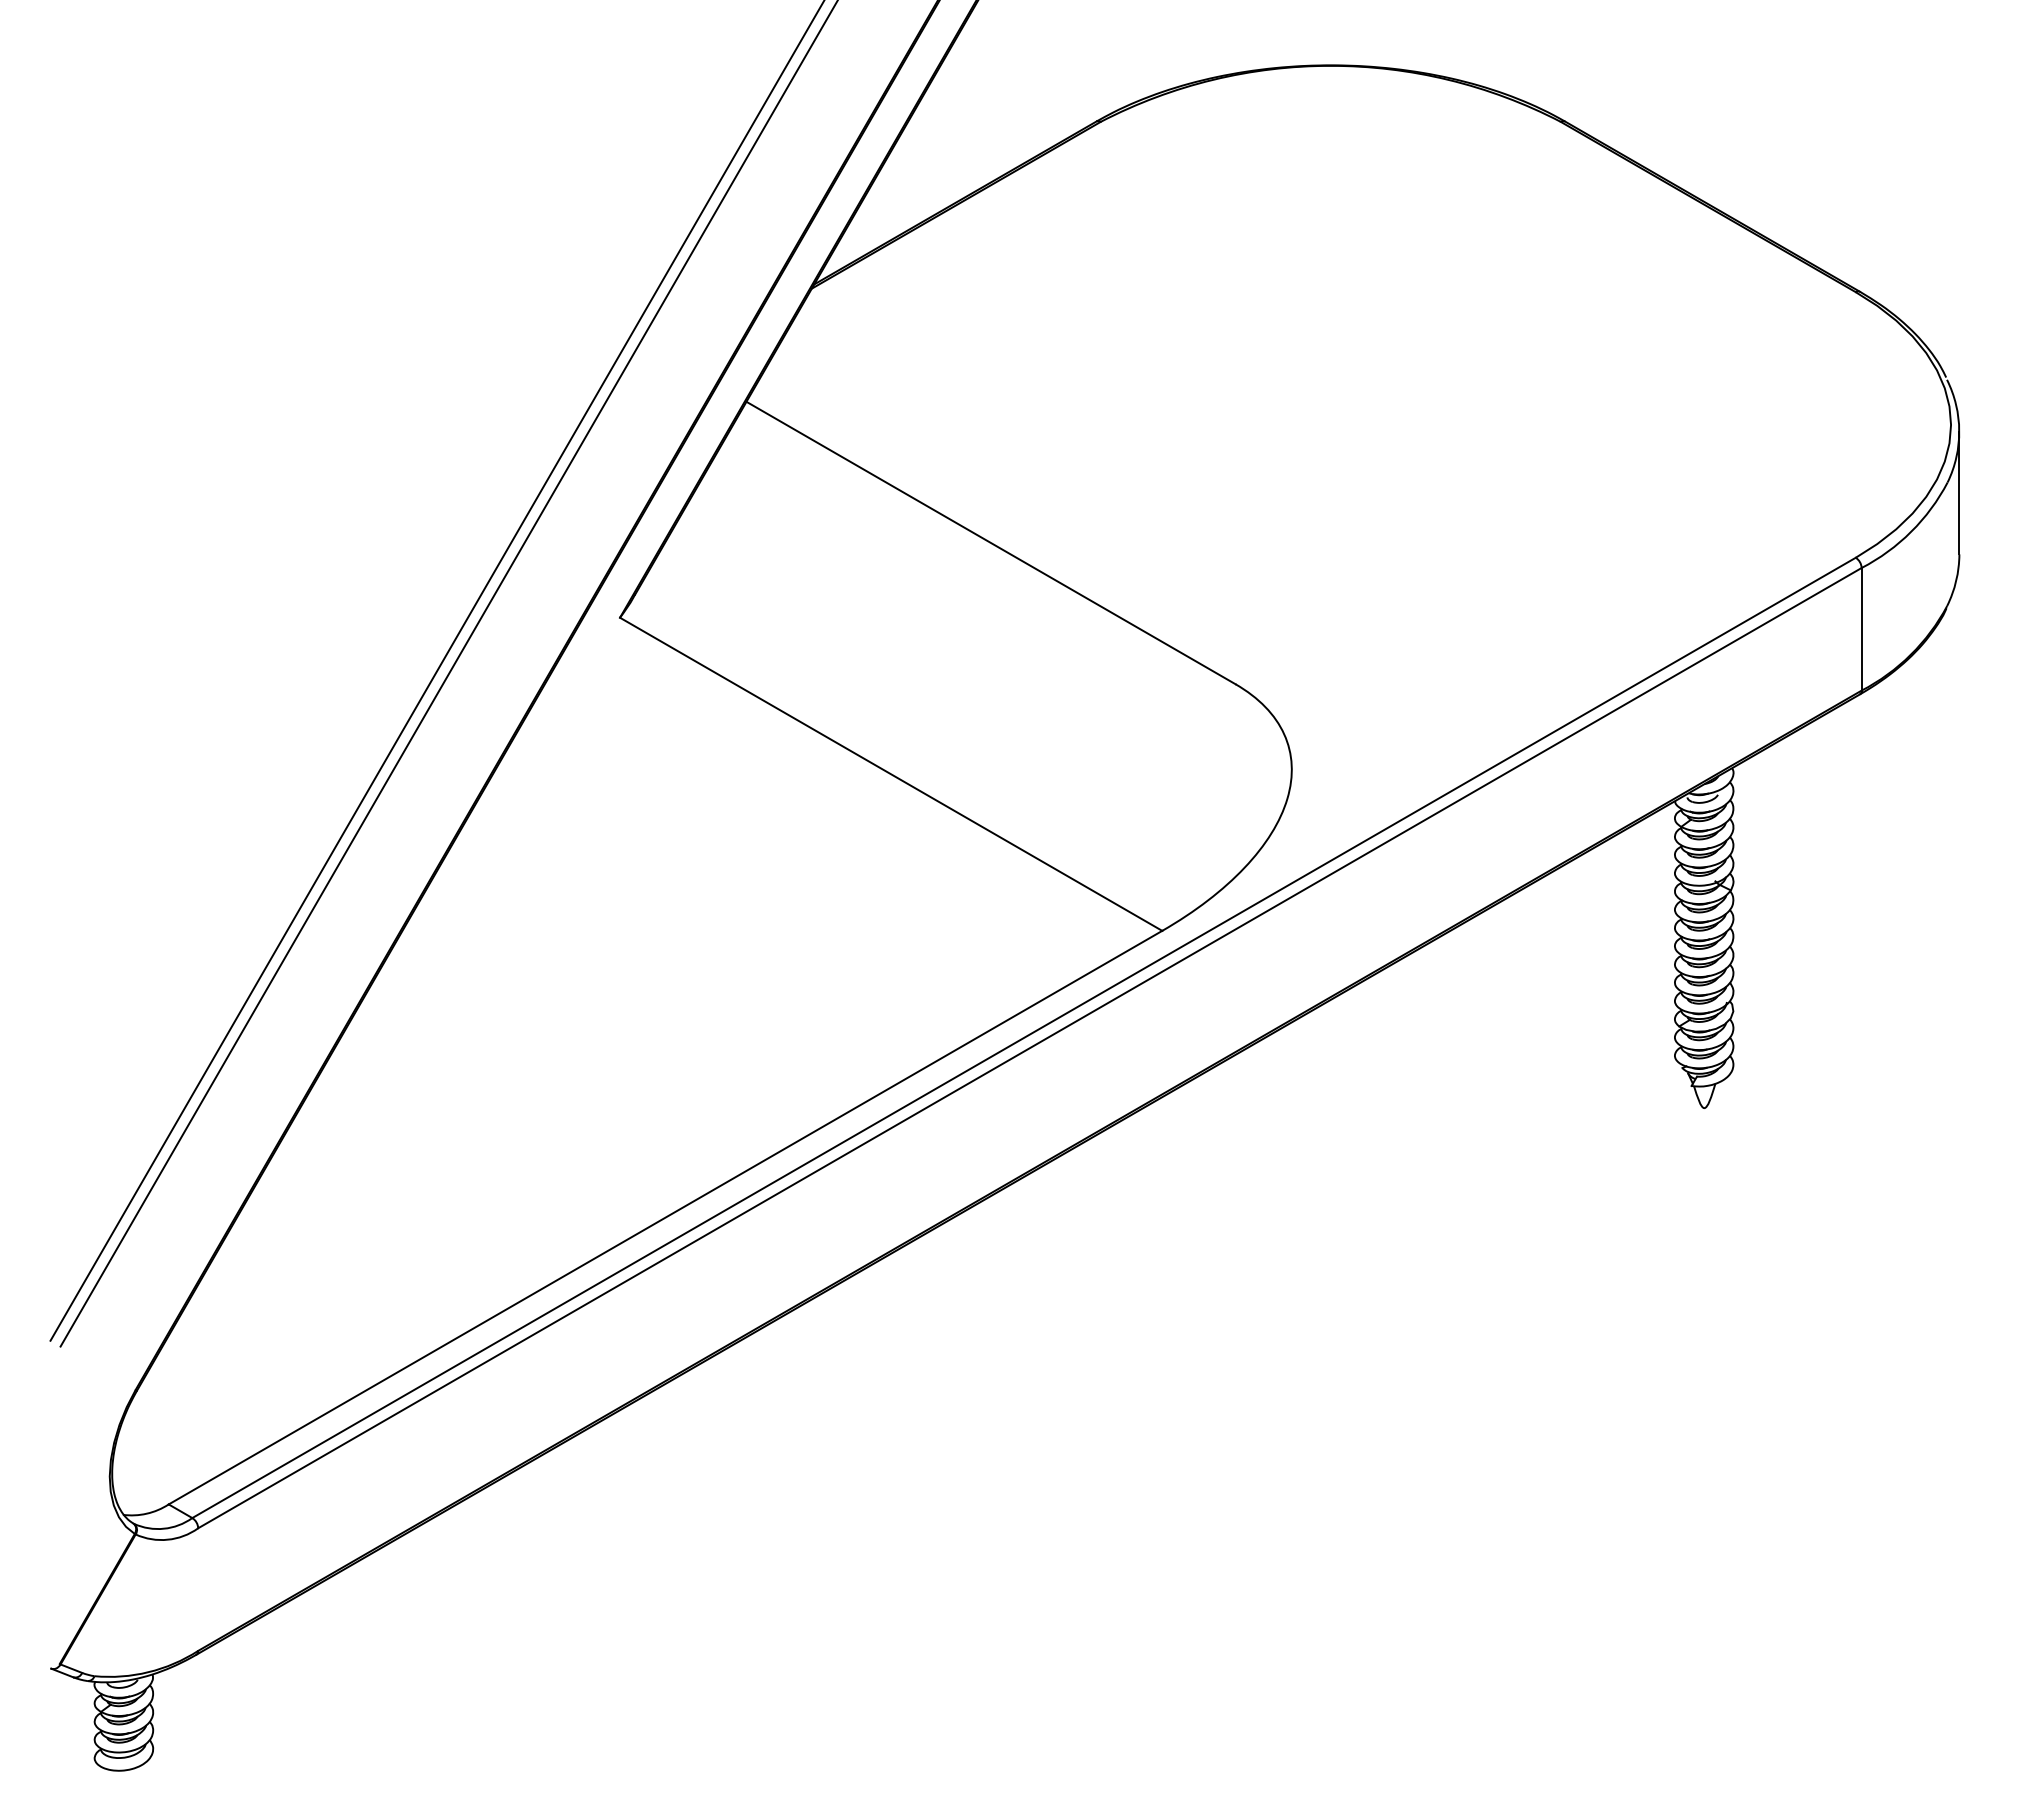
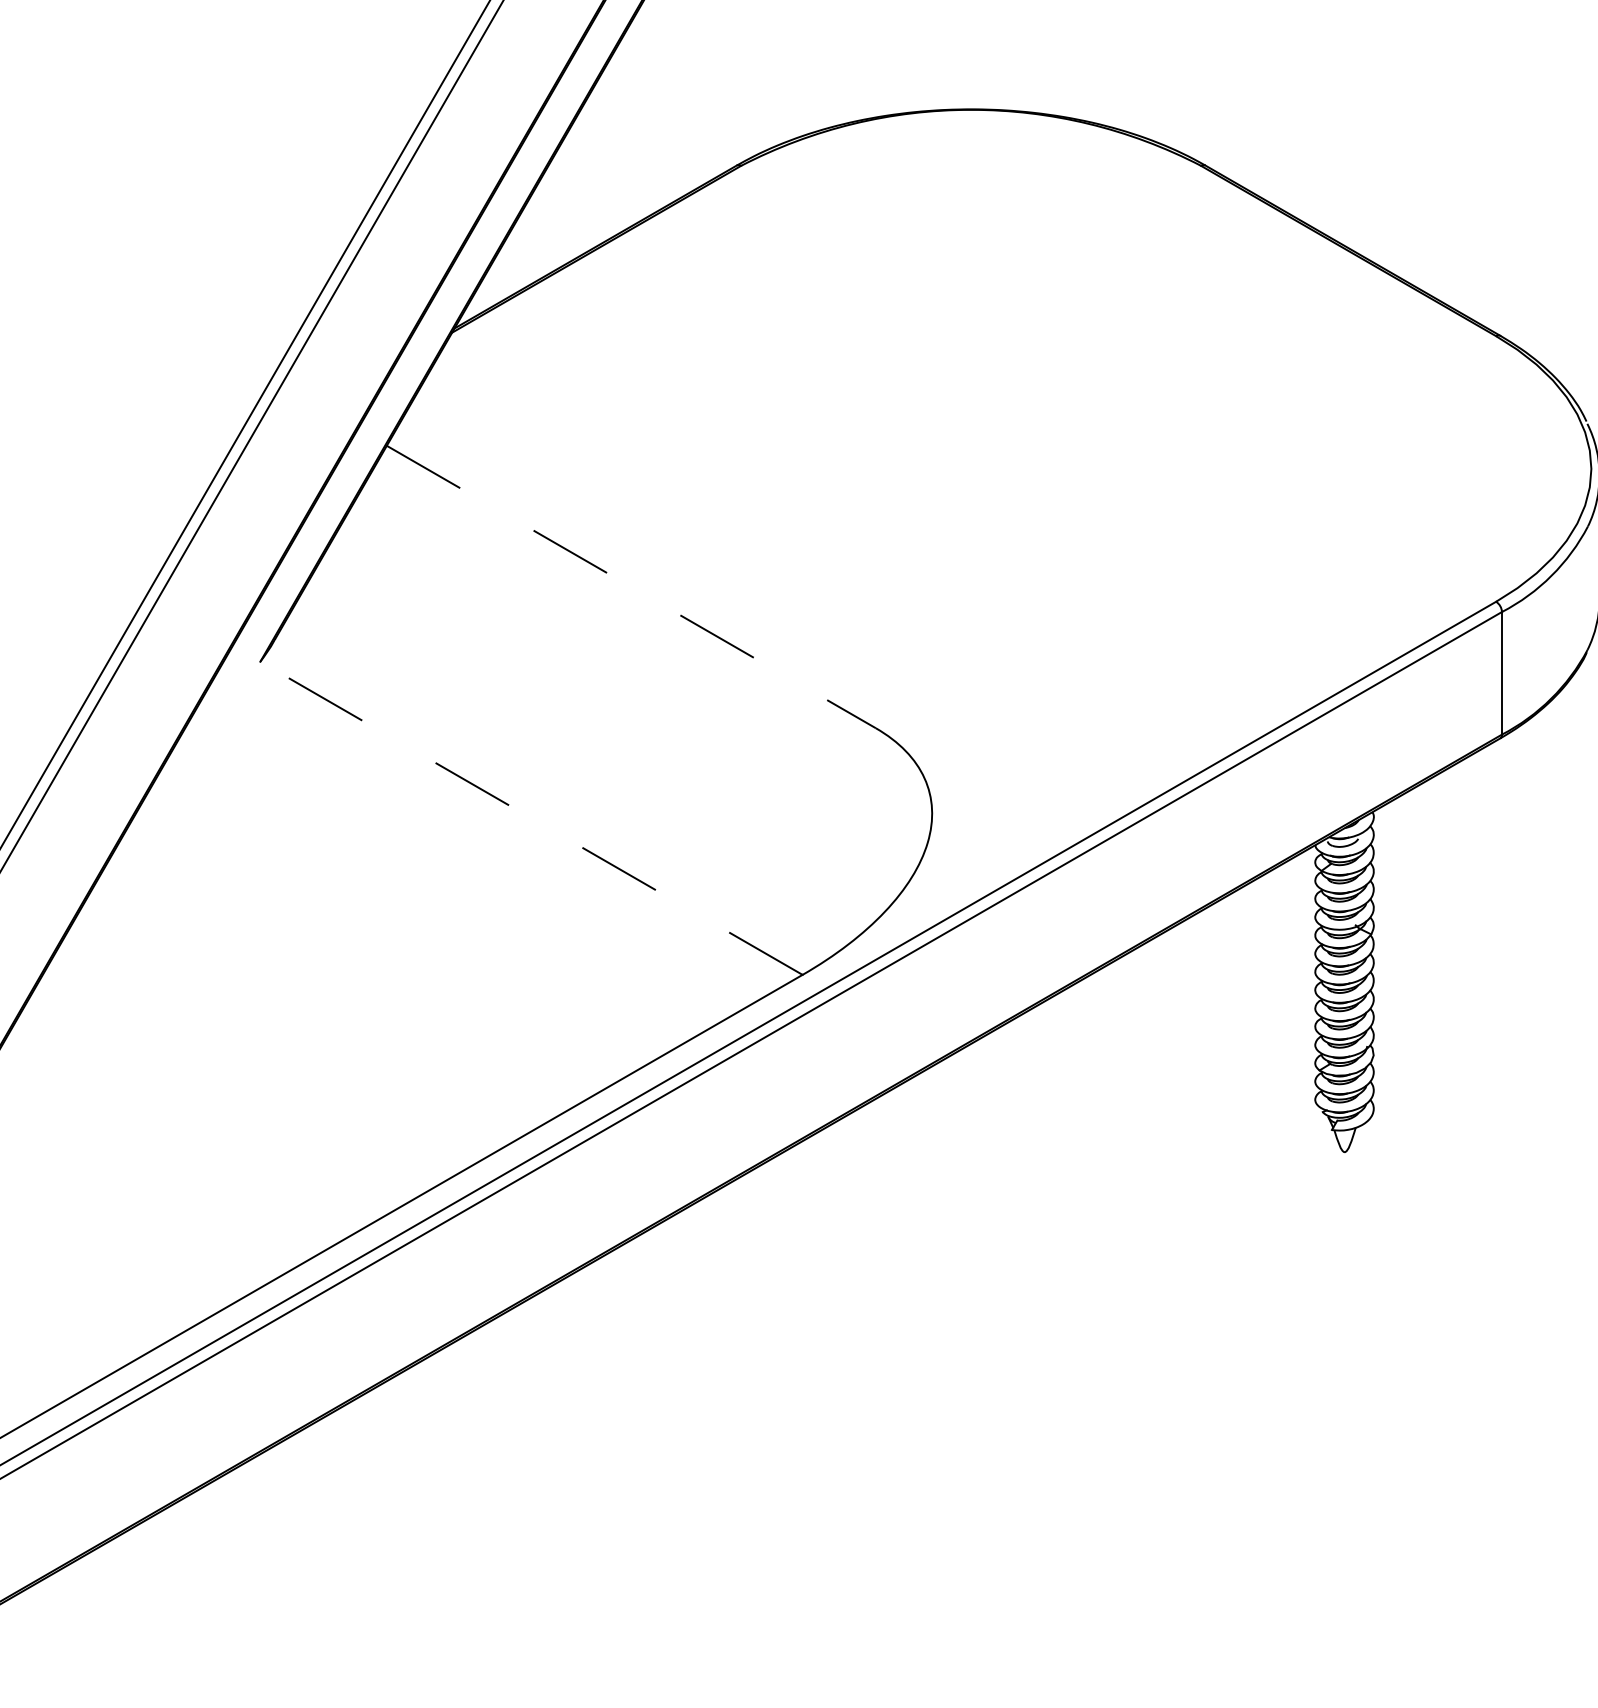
line: (991, 543) -> (631, 587), solid -> dashed
line: (890, 774) -> (530, 818), solid -> dashed

